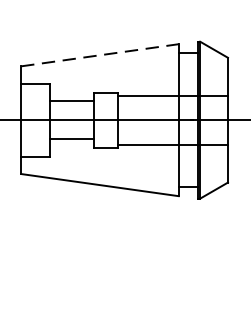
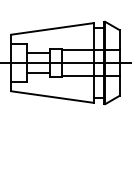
line: (99, 54) -> (52, 28), dashed -> solid

